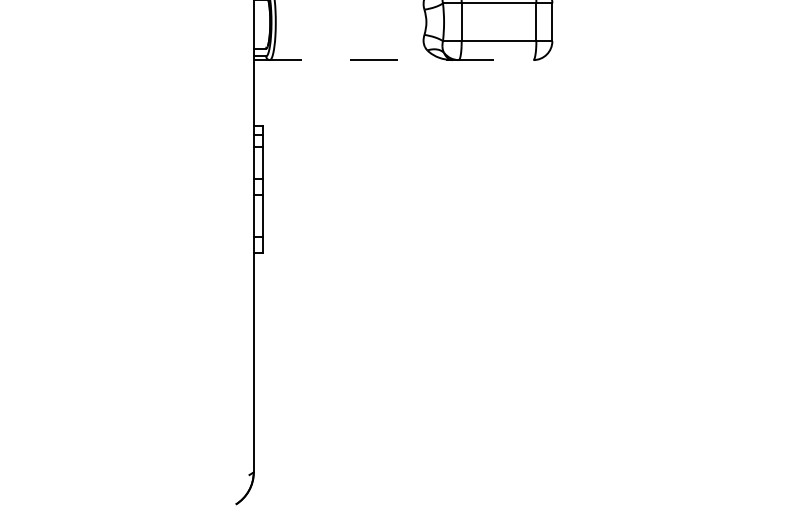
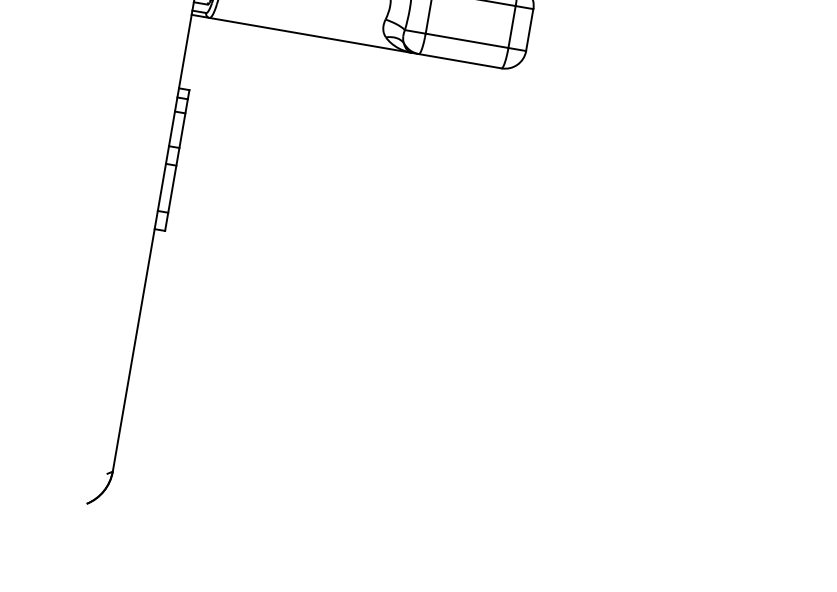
line: (393, 60) -> (346, 42), dashed -> solid

